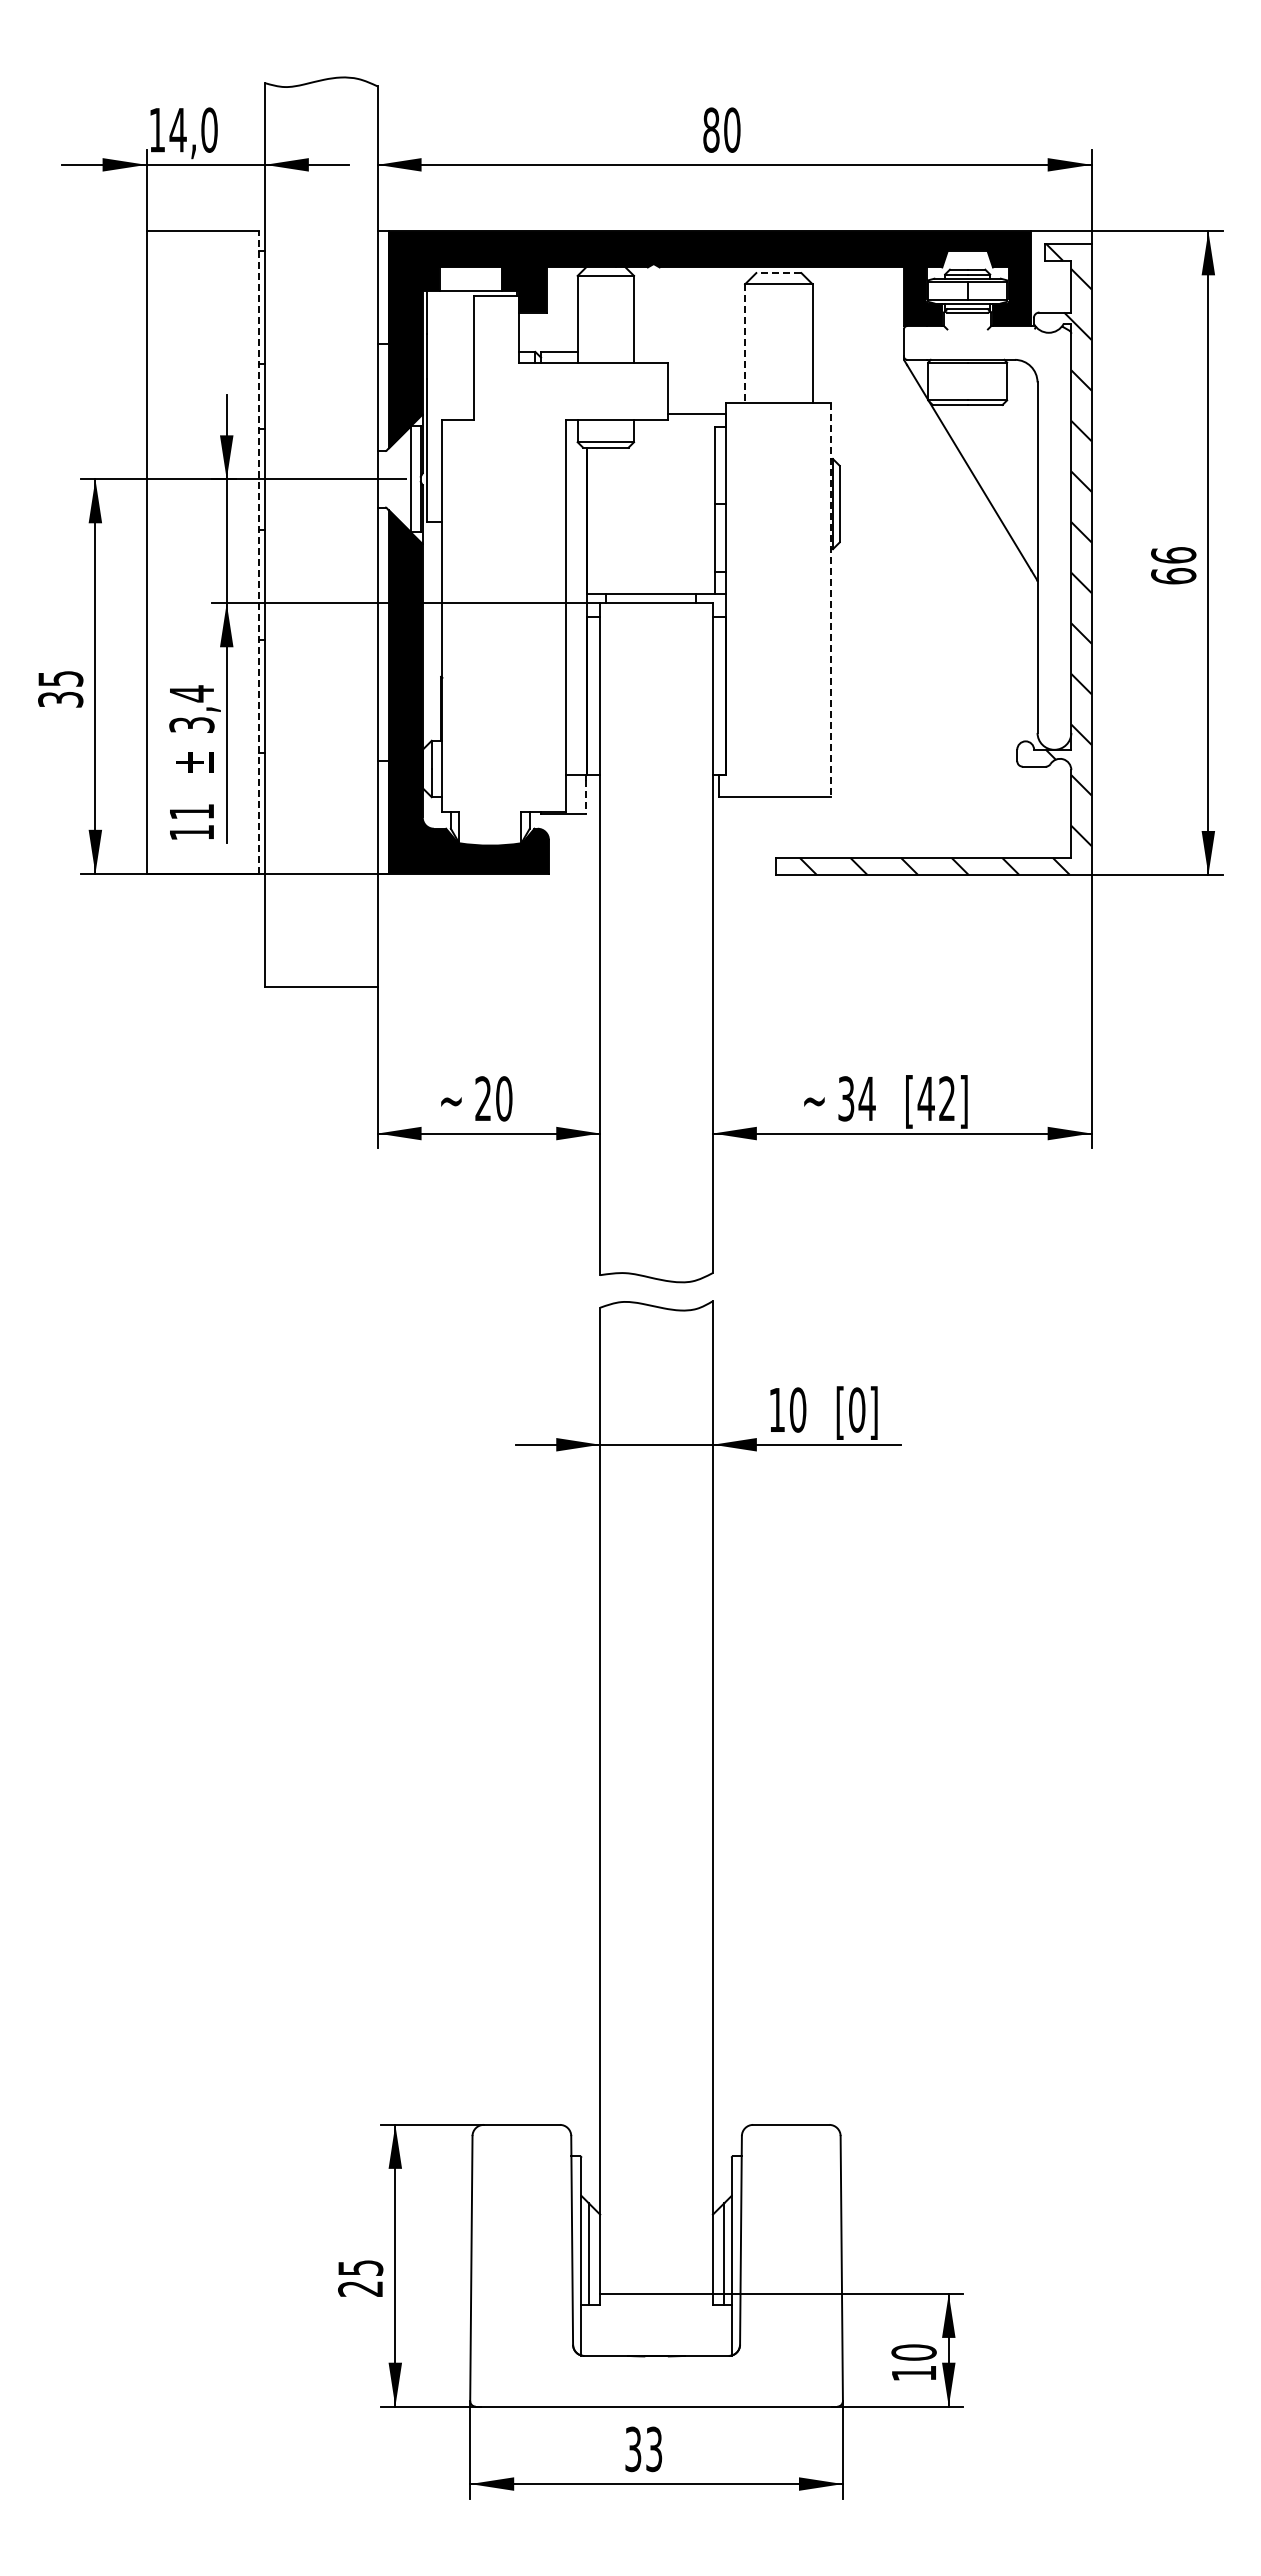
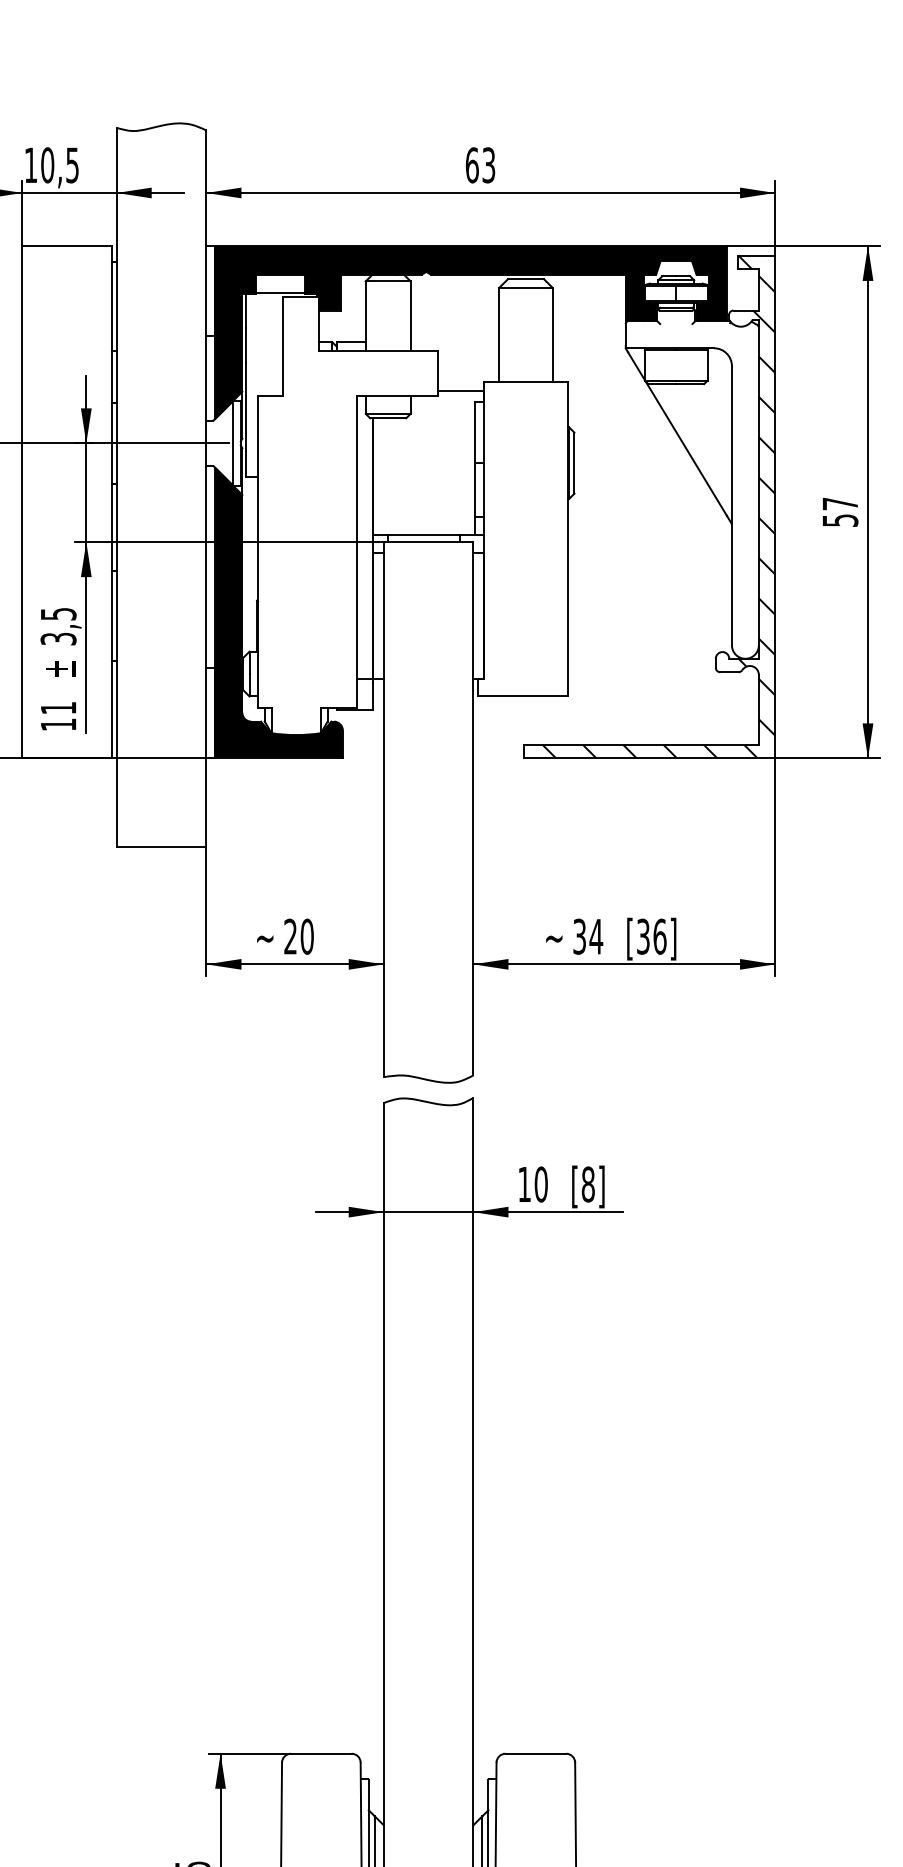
text: (193, 129) -> (59, 164), 14,0 -> 10,5
text: (721, 129) -> (480, 164), 80 -> 63
line: (778, 273) -> (525, 279), dashed -> solid
line: (745, 344) -> (499, 336), dashed -> solid
line: (259, 552) -> (112, 501), dashed -> solid
text: (1173, 565) -> (840, 512), 66 -> 57
line: (831, 600) -> (567, 539), dashed -> solid
text: (192, 693) -> (59, 613), 3,4 -> 3,5
line: (586, 797) -> (372, 696), dashed -> solid
text: (936, 1098) -> (651, 936), [42] -> [36]
text: (857, 1409) -> (588, 1184), [0] -> [8]

